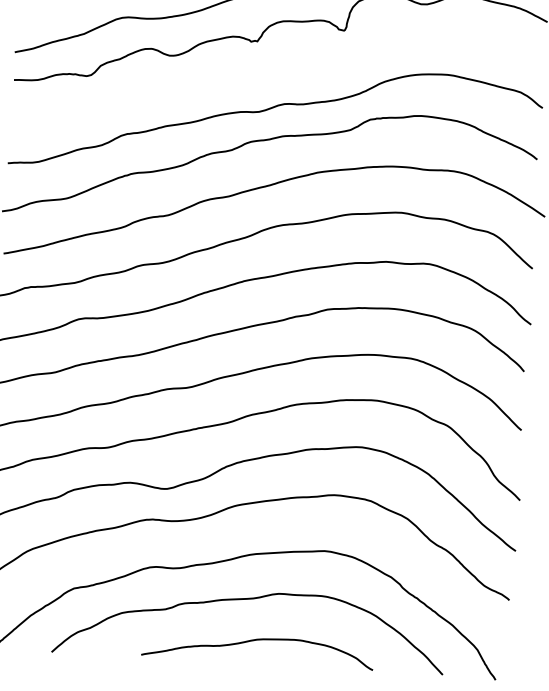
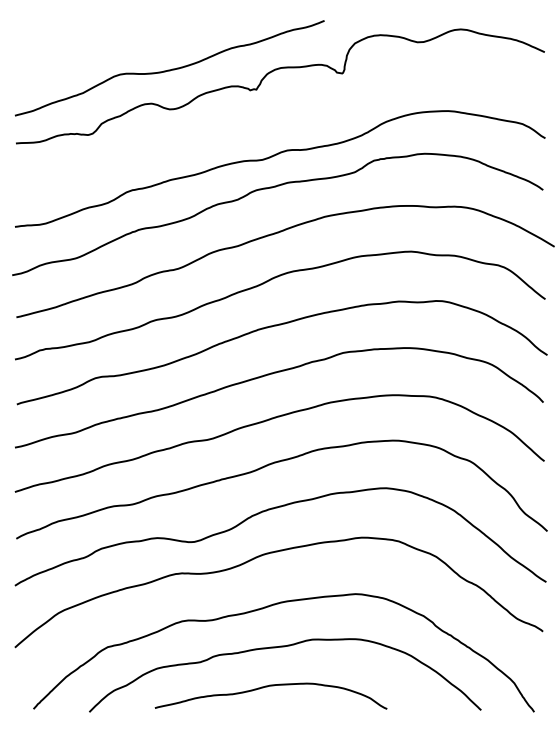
curve: (254, 641) -> (267, 687), moved

